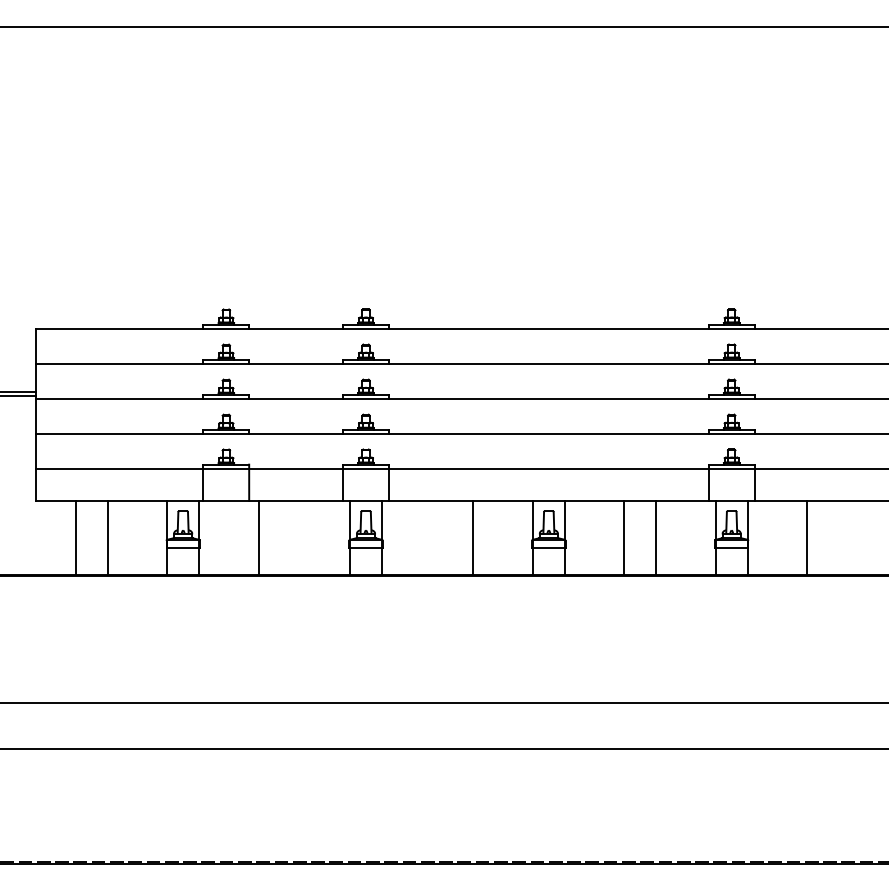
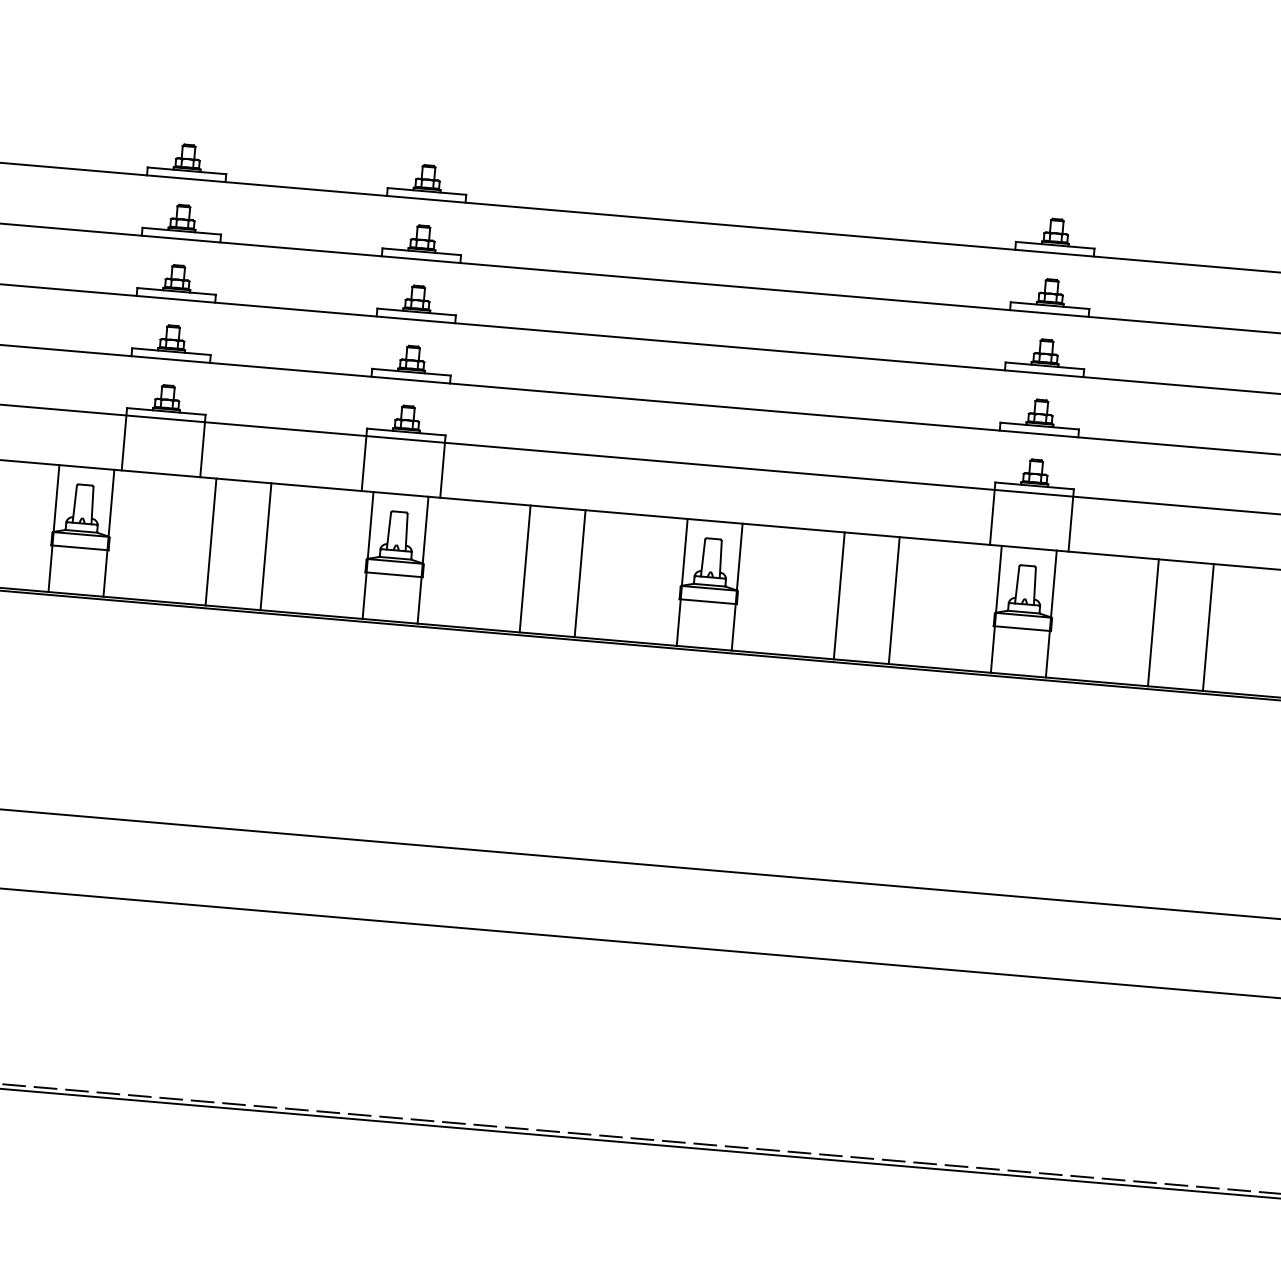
line: (290, 537) -> (265, 546), added
line: (441, 537) -> (525, 568), added
line: (839, 537) -> (1209, 626), added

